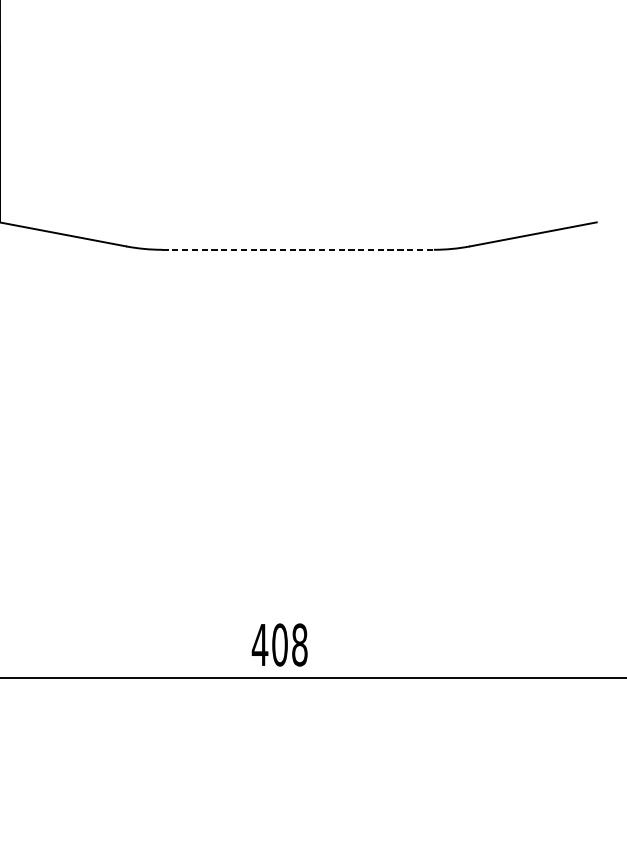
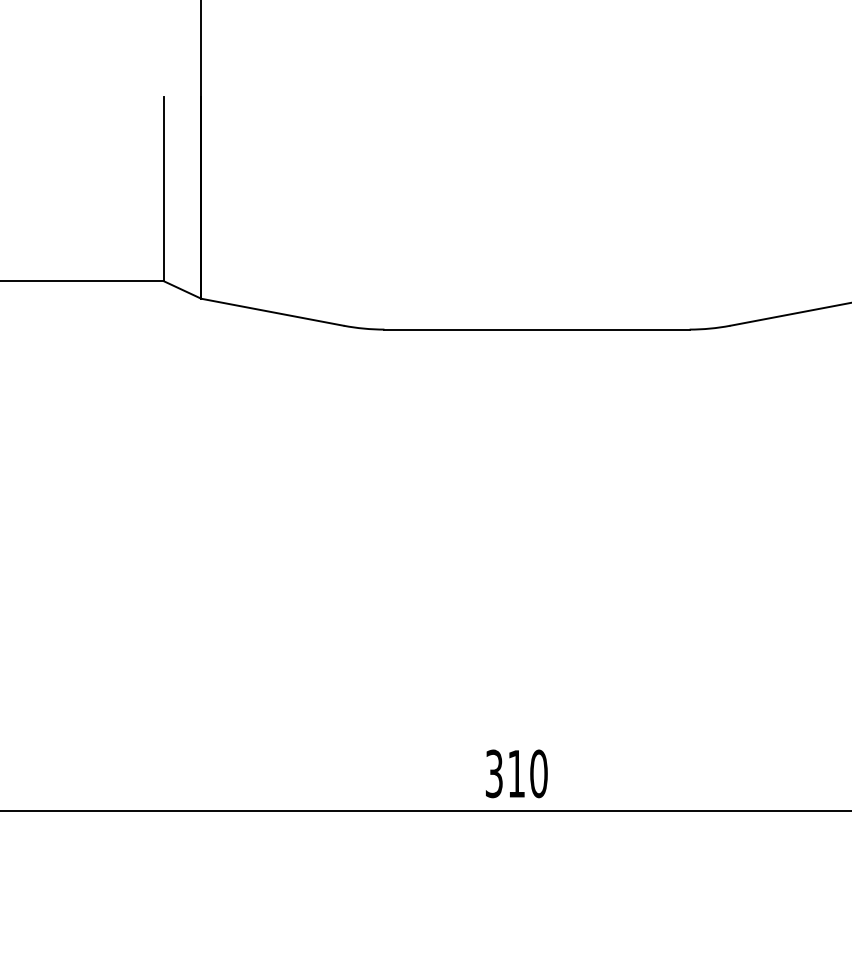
line: (298, 249) -> (537, 329), dashed -> solid
text: (279, 644) -> (516, 773), 408 -> 310

